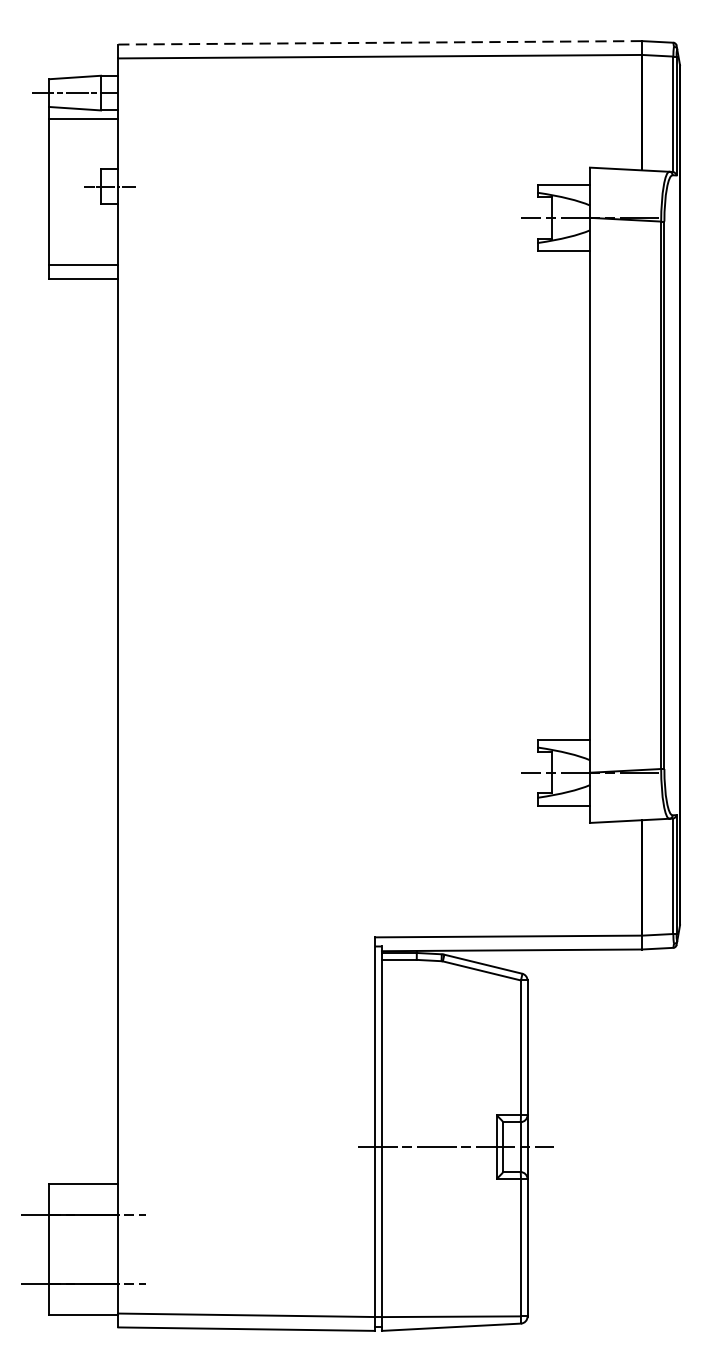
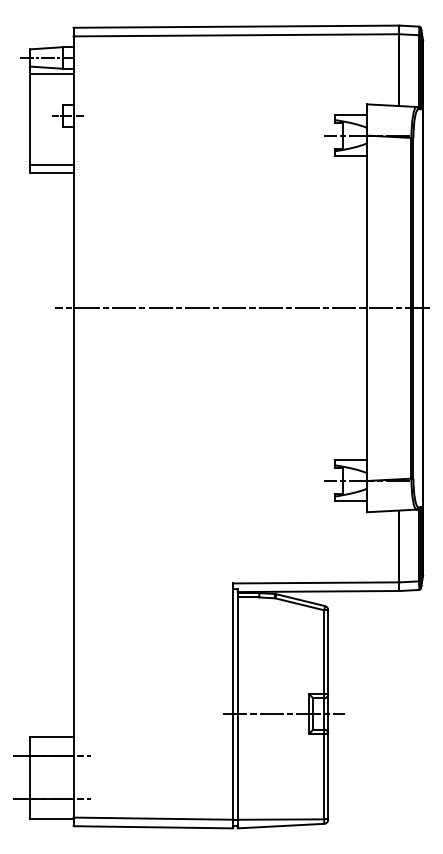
line: (380, 42) -> (236, 26), dashed -> solid
line: (388, 495) -> (241, 308), added

